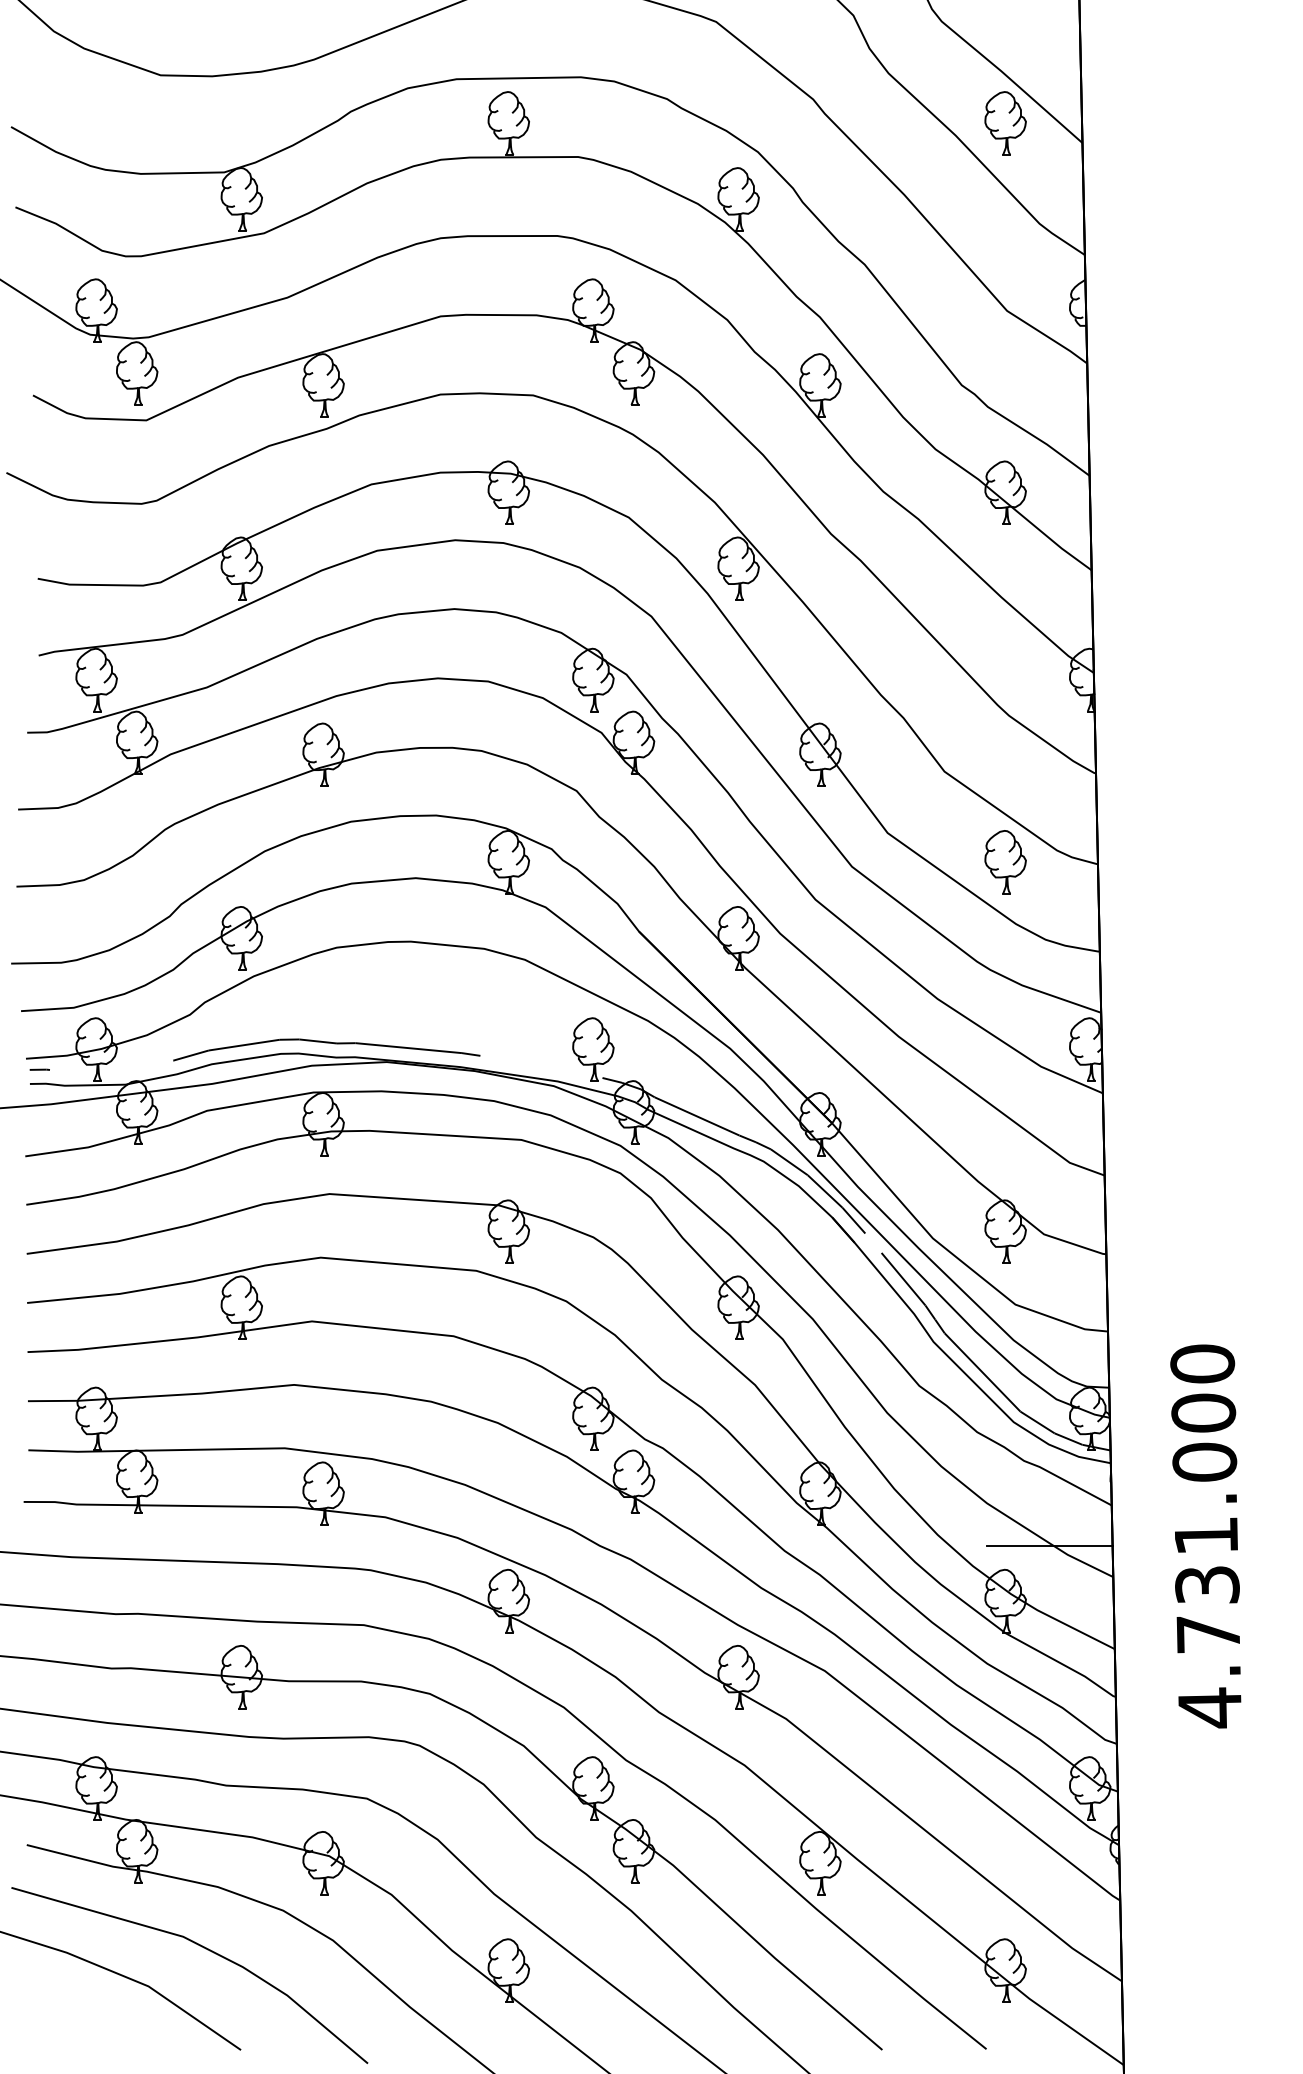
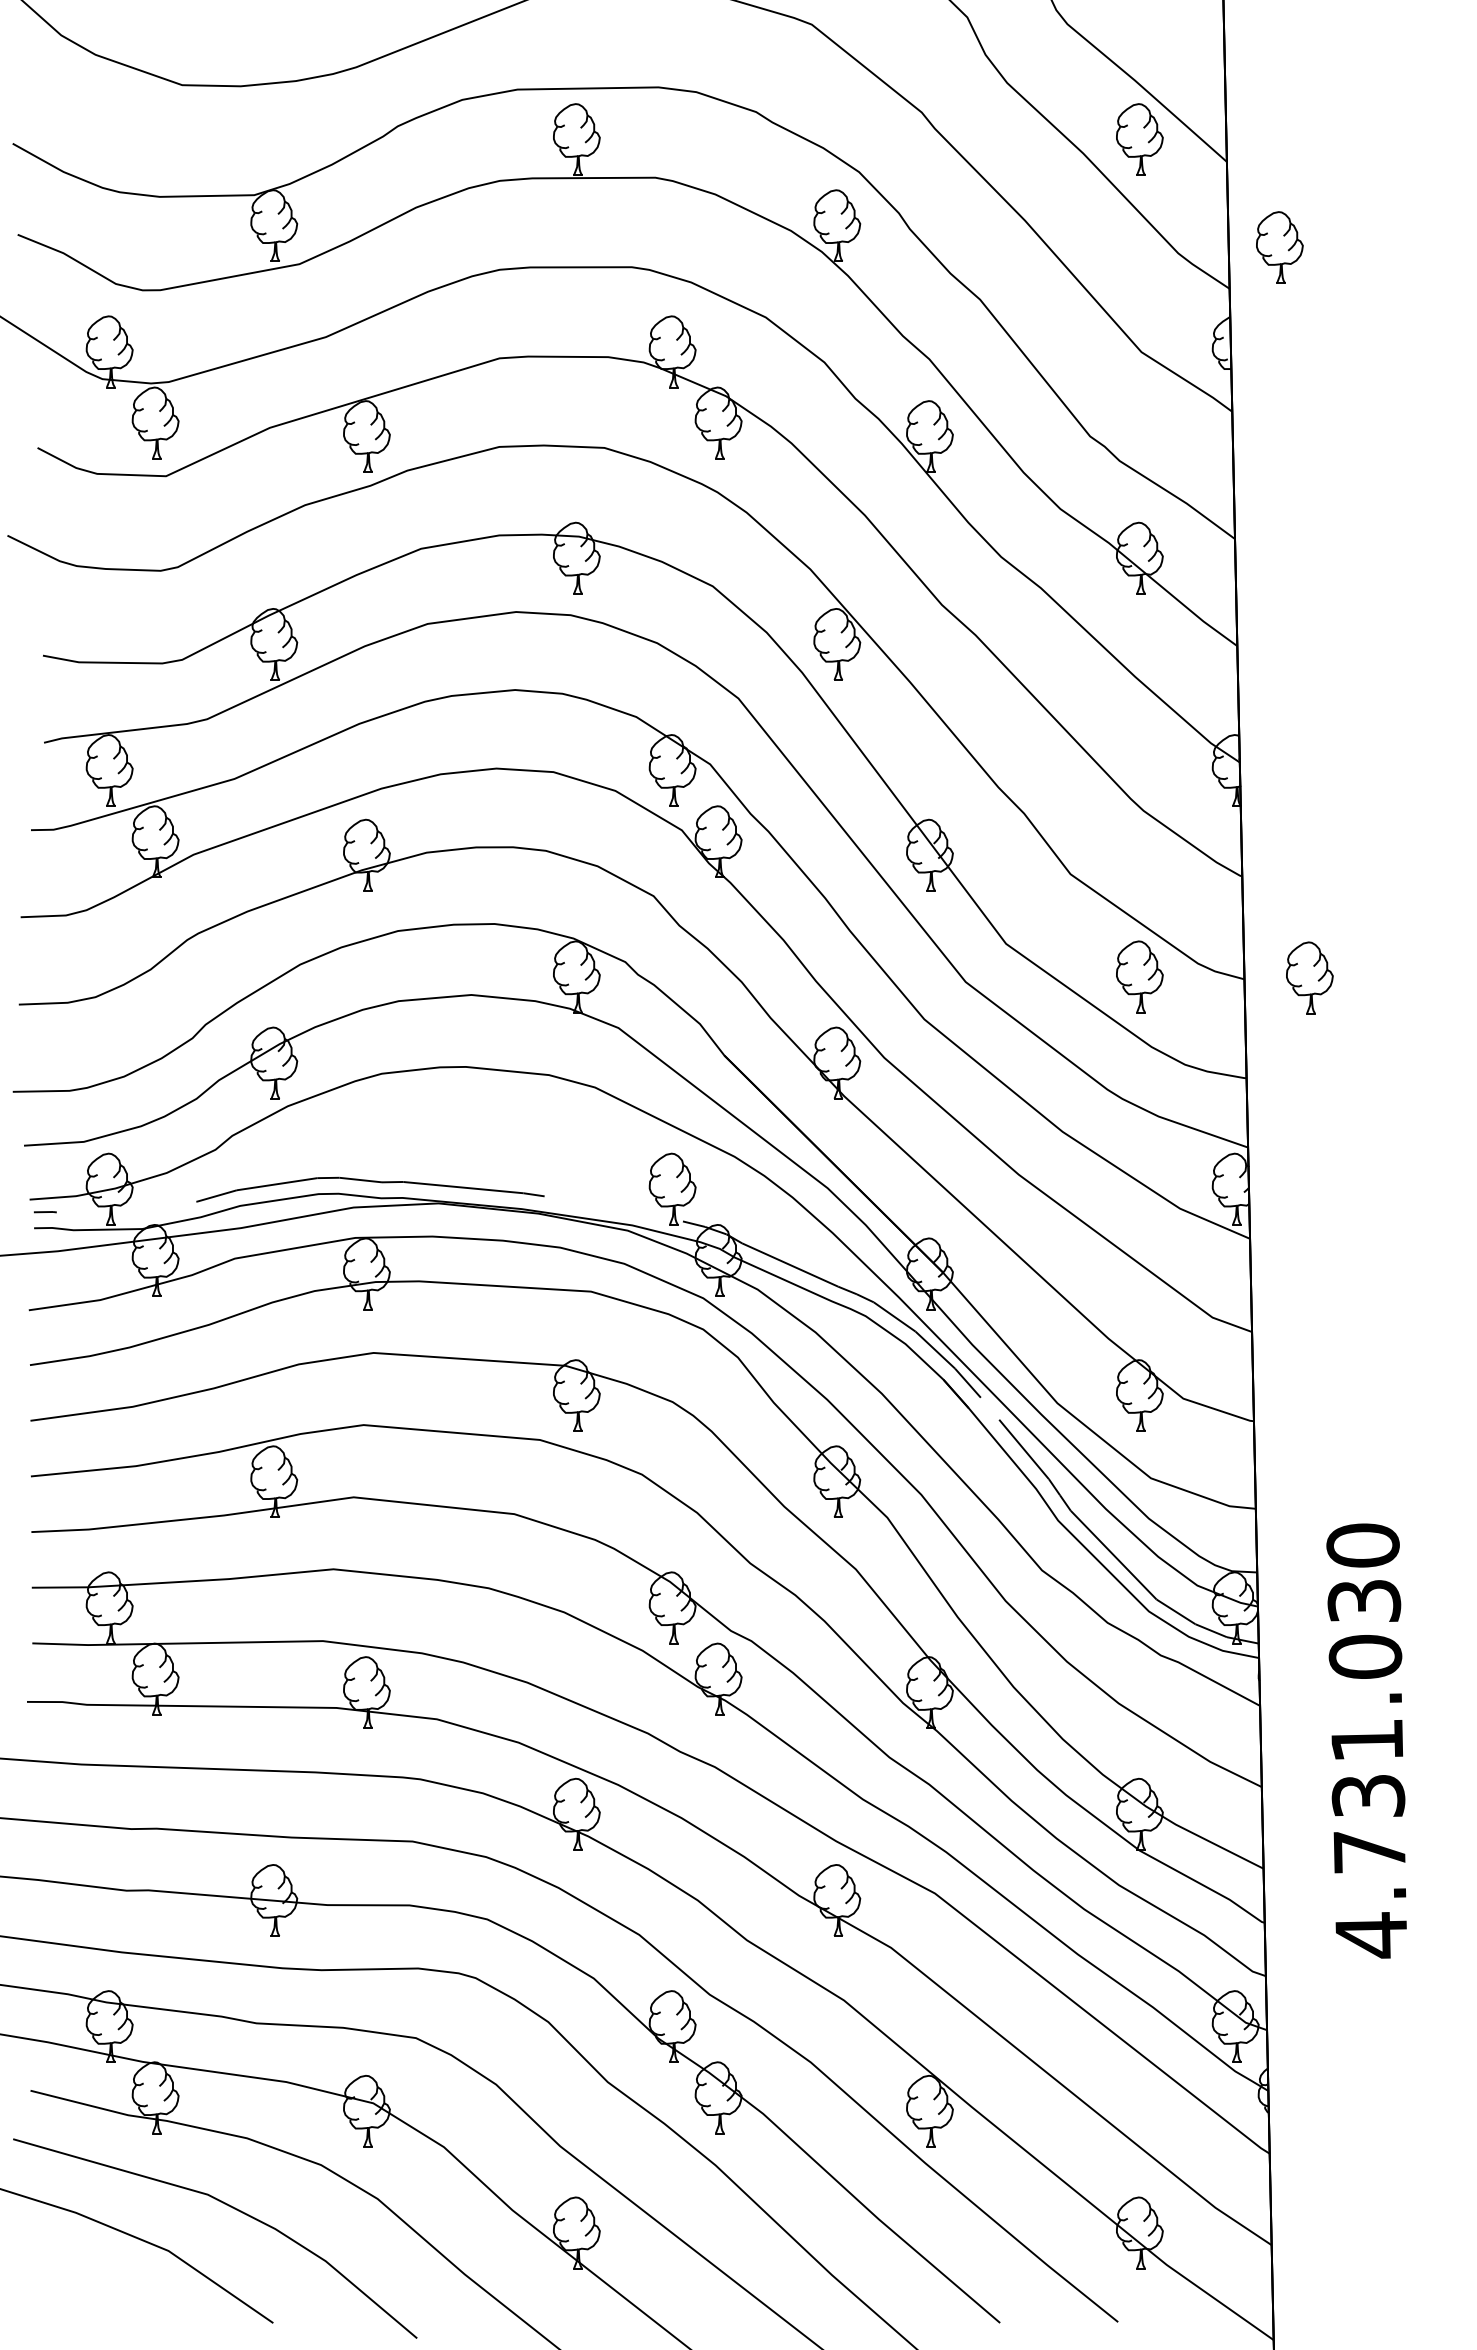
part: (1128, 218) -> (1279, 247), added
part: (1155, 862) -> (1309, 977), added
text: (1203, 1413) -> (1364, 1601), 4.731.000 -> 4.731.030
line: (1050, 1545) -> (1190, 1751), removed

